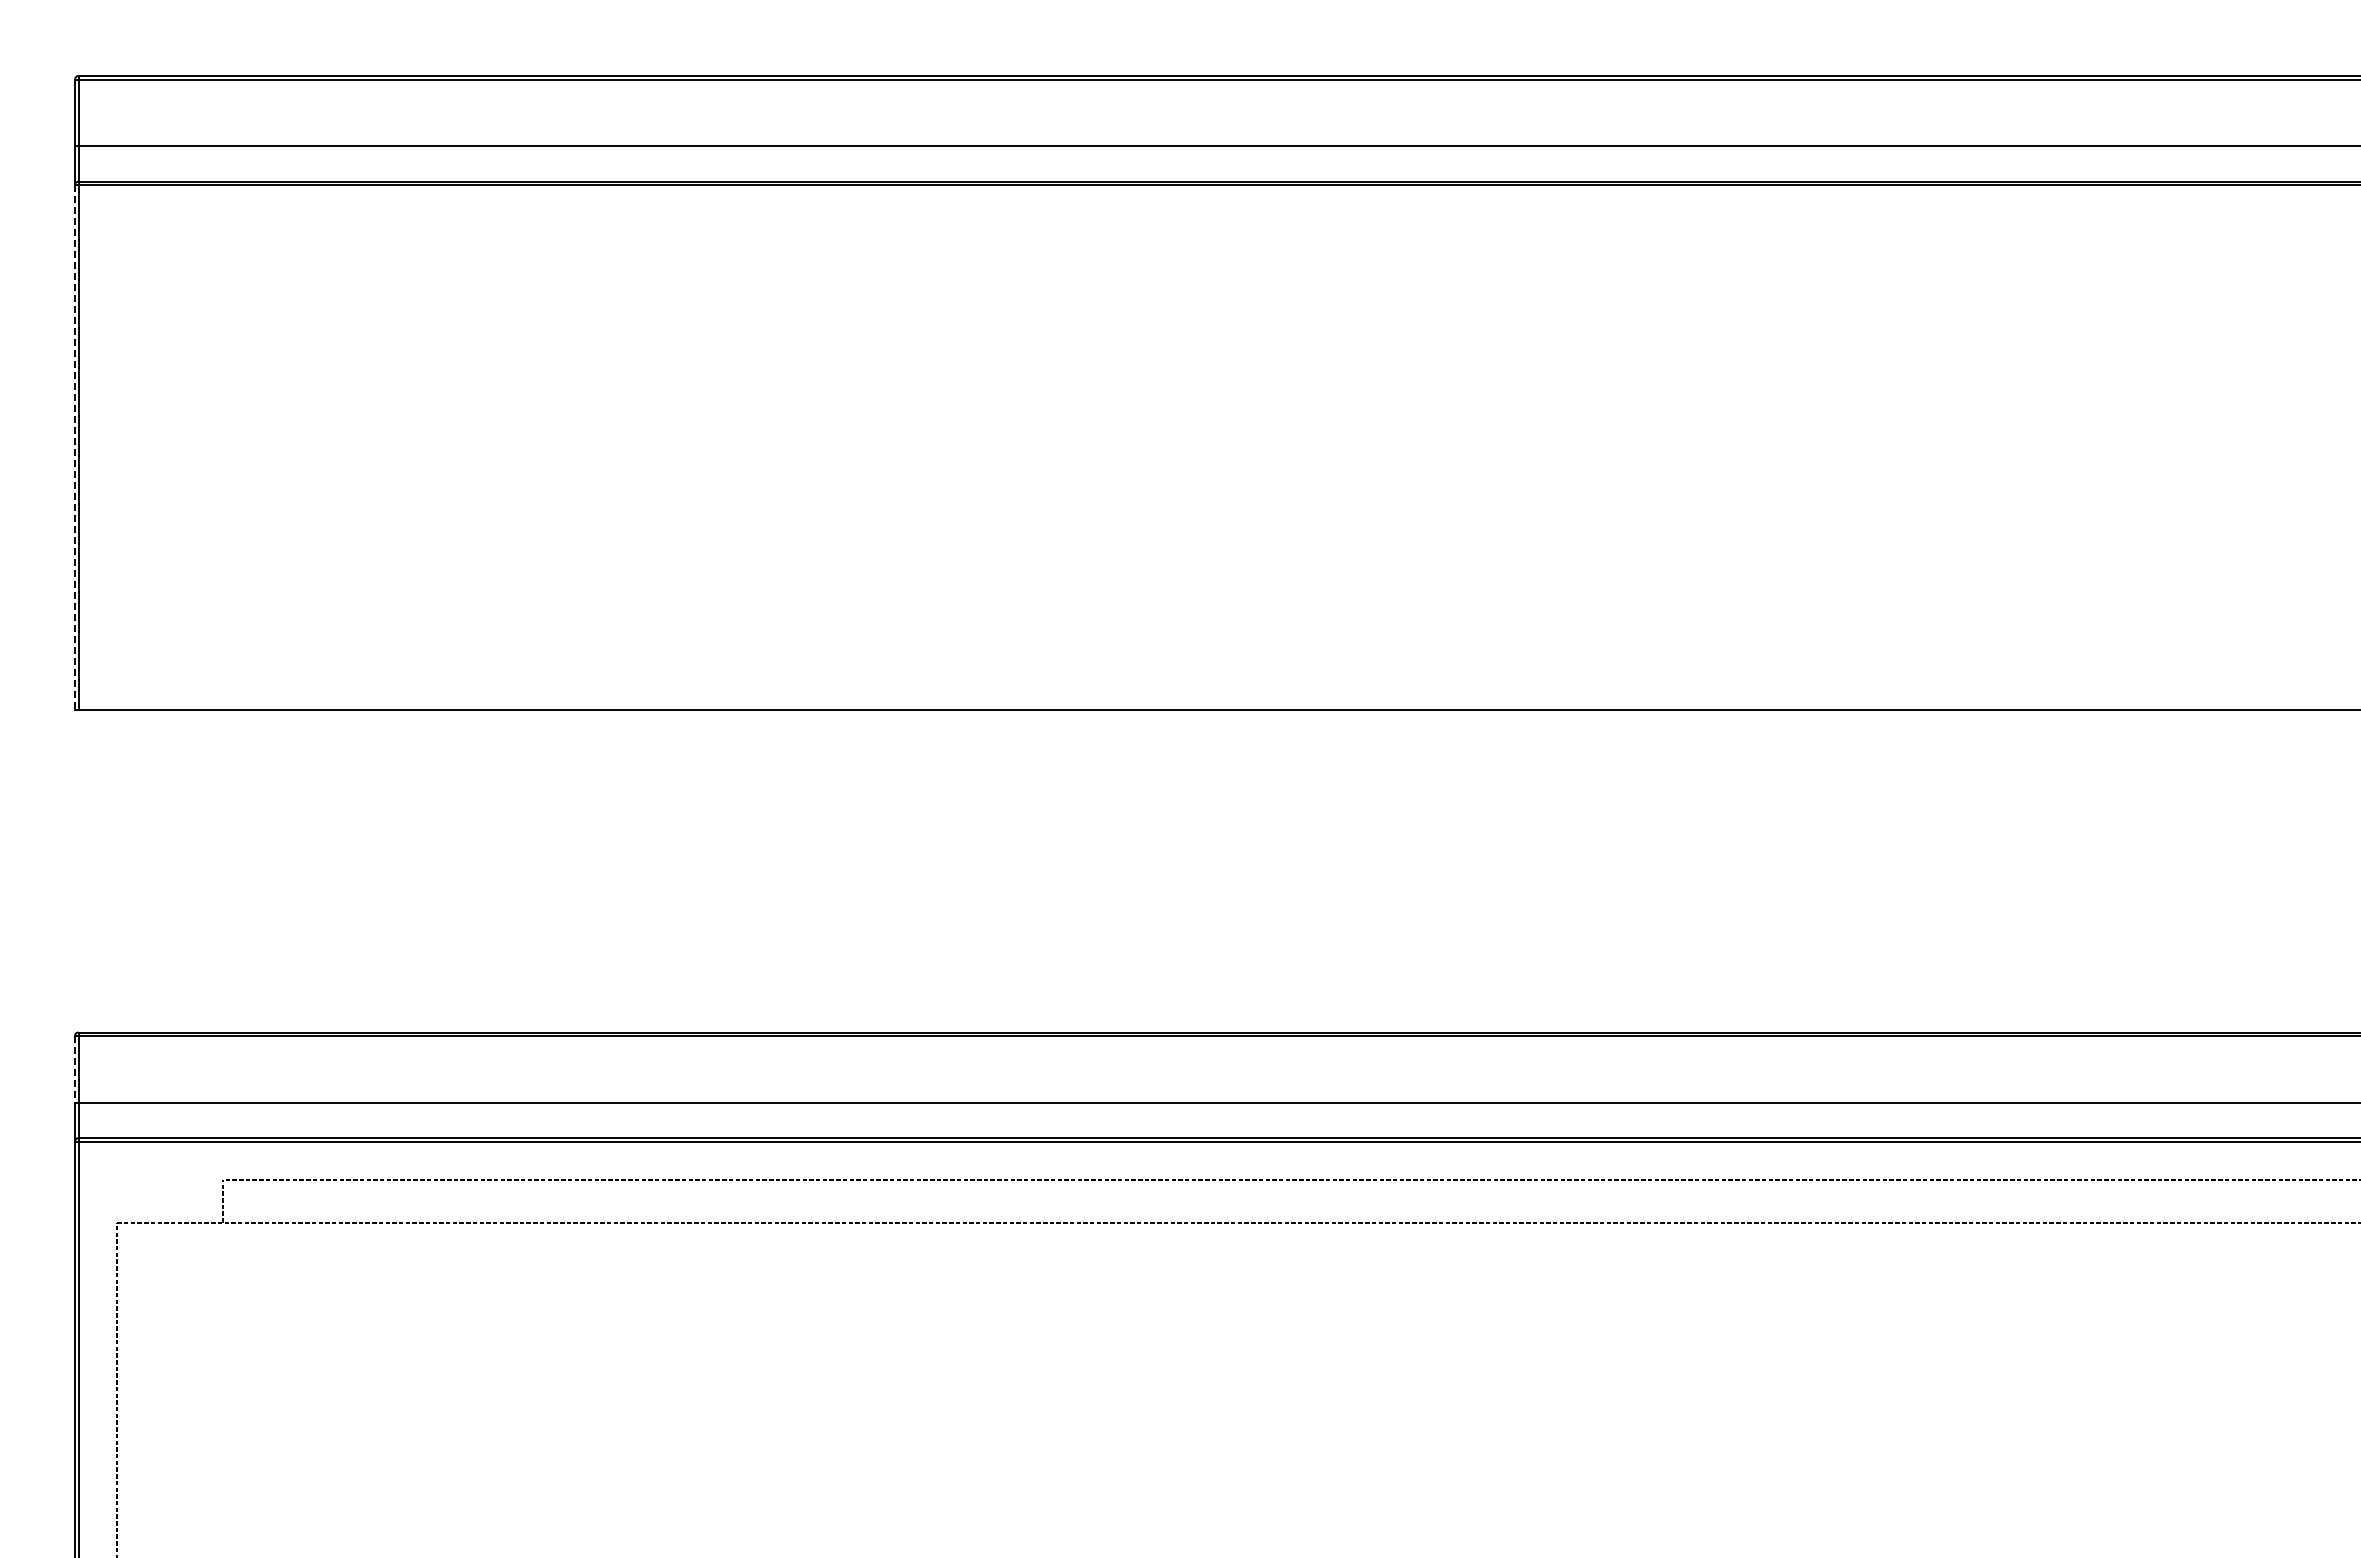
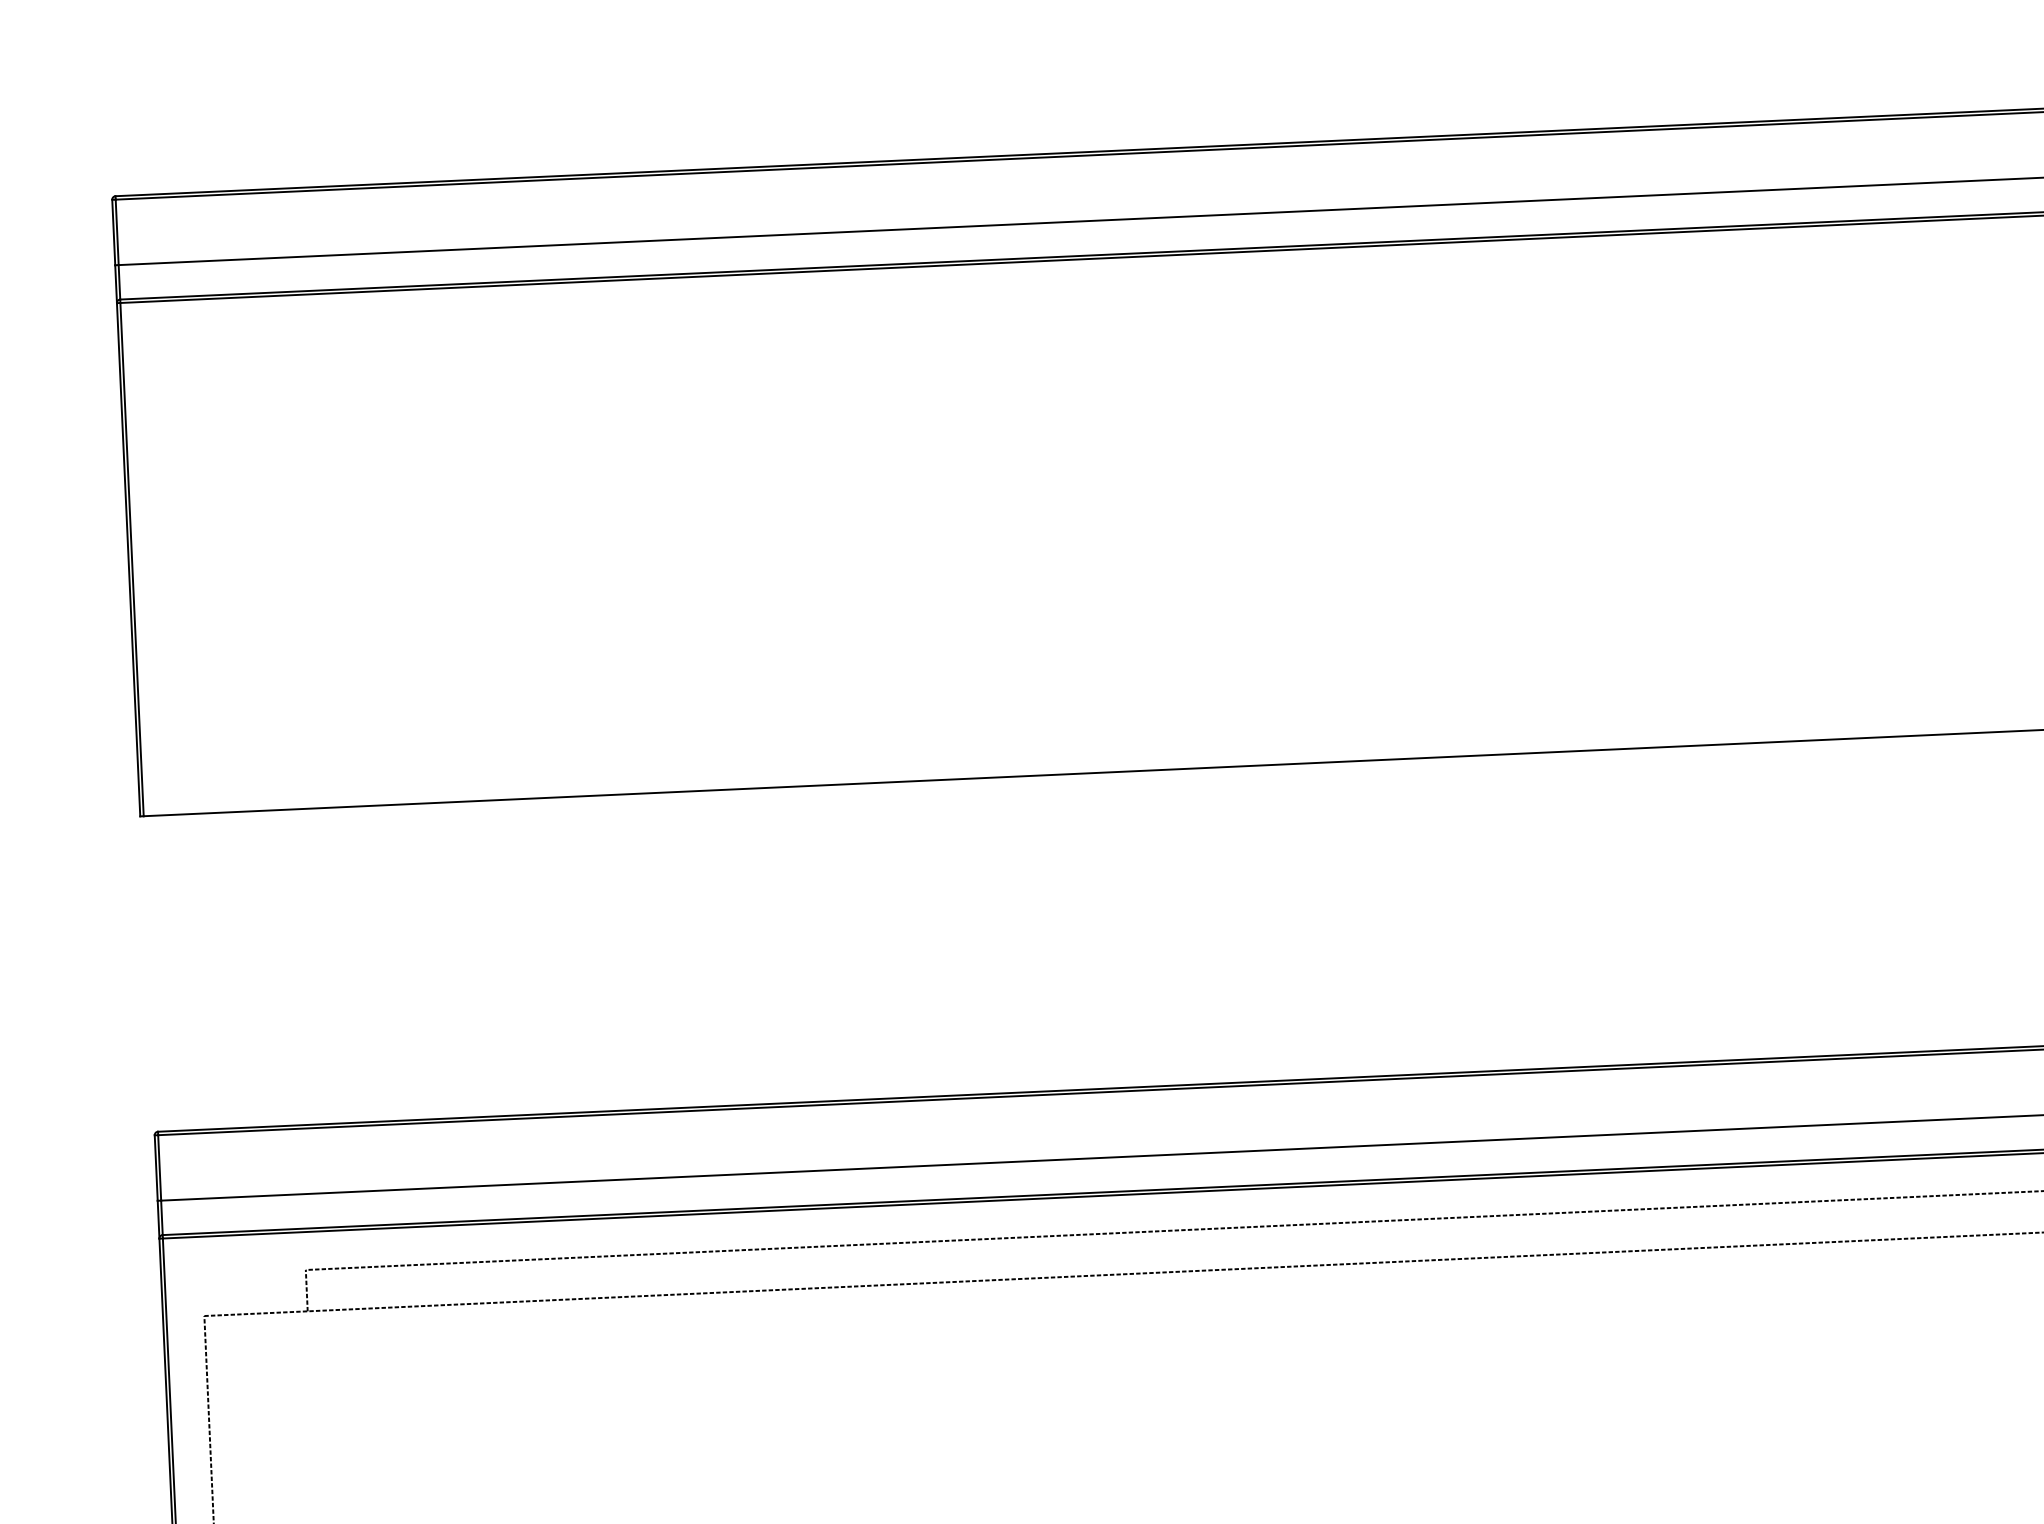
line: (74, 448) -> (128, 560), dashed -> solid
line: (74, 1069) -> (155, 1168), dashed -> solid

